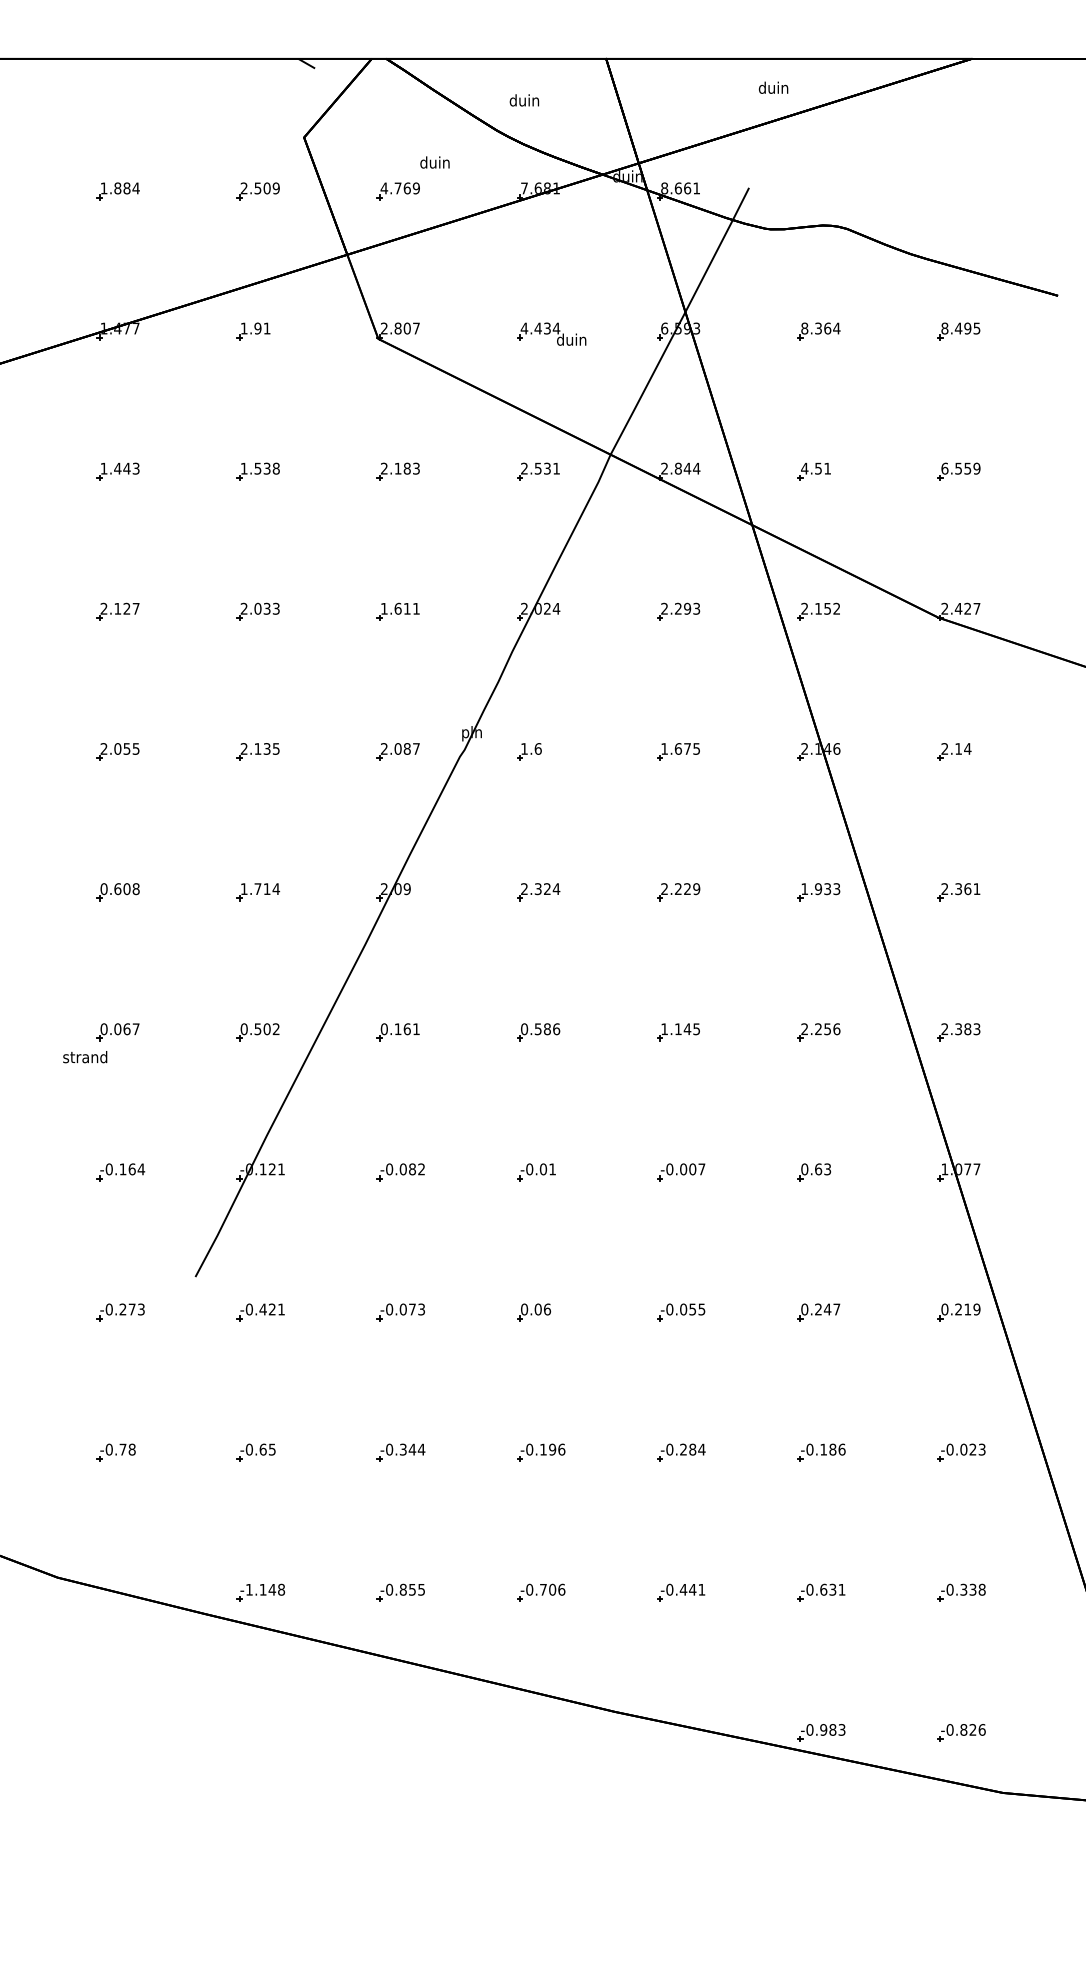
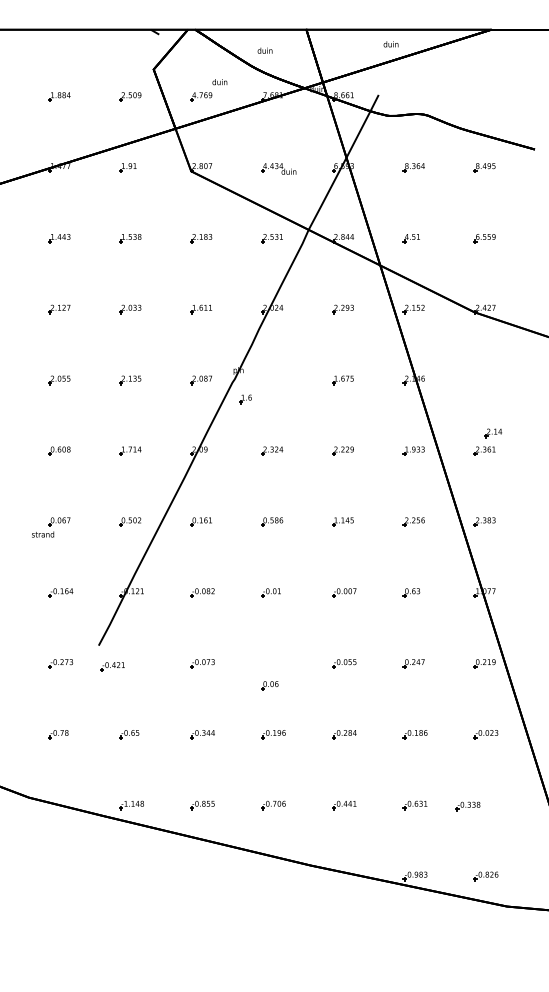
part: (529, 752) -> (245, 399), moved
part: (952, 752) -> (492, 433), moved
part: (260, 1312) -> (112, 666), moved
part: (533, 1312) -> (269, 685), moved
part: (960, 1593) -> (467, 806), moved

